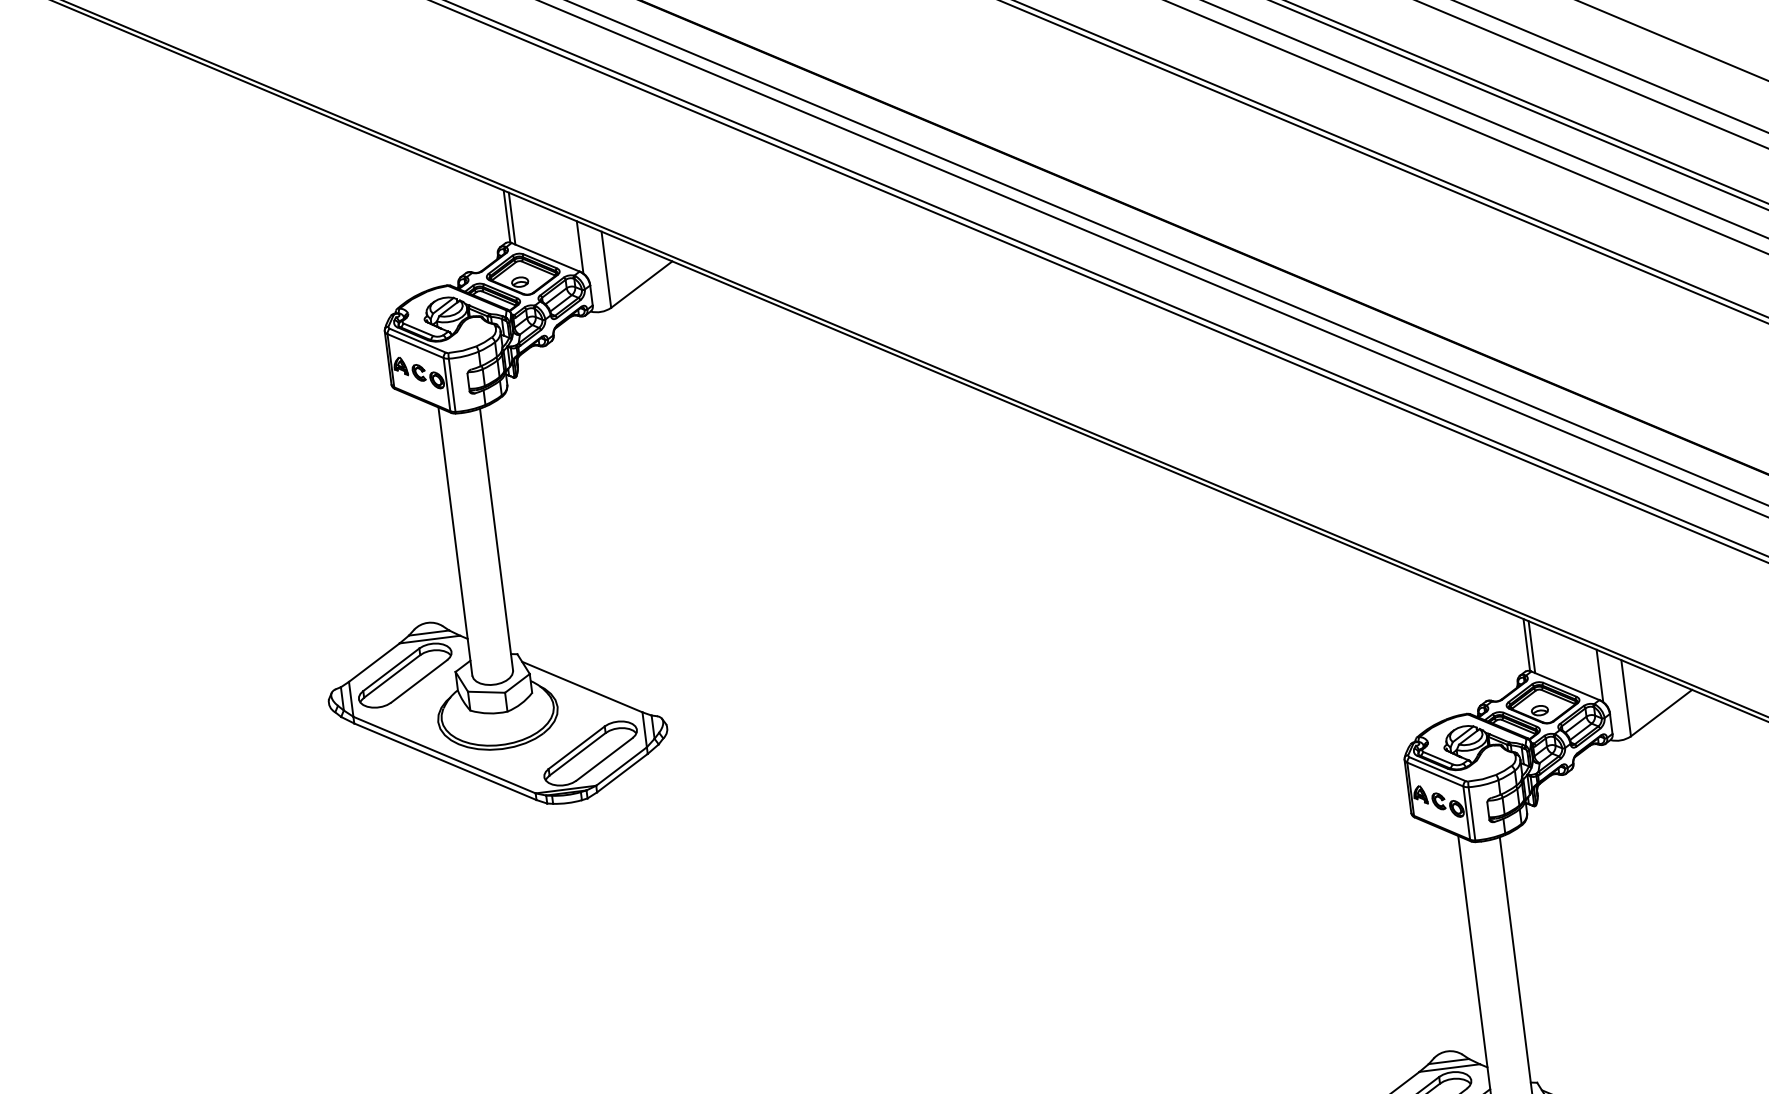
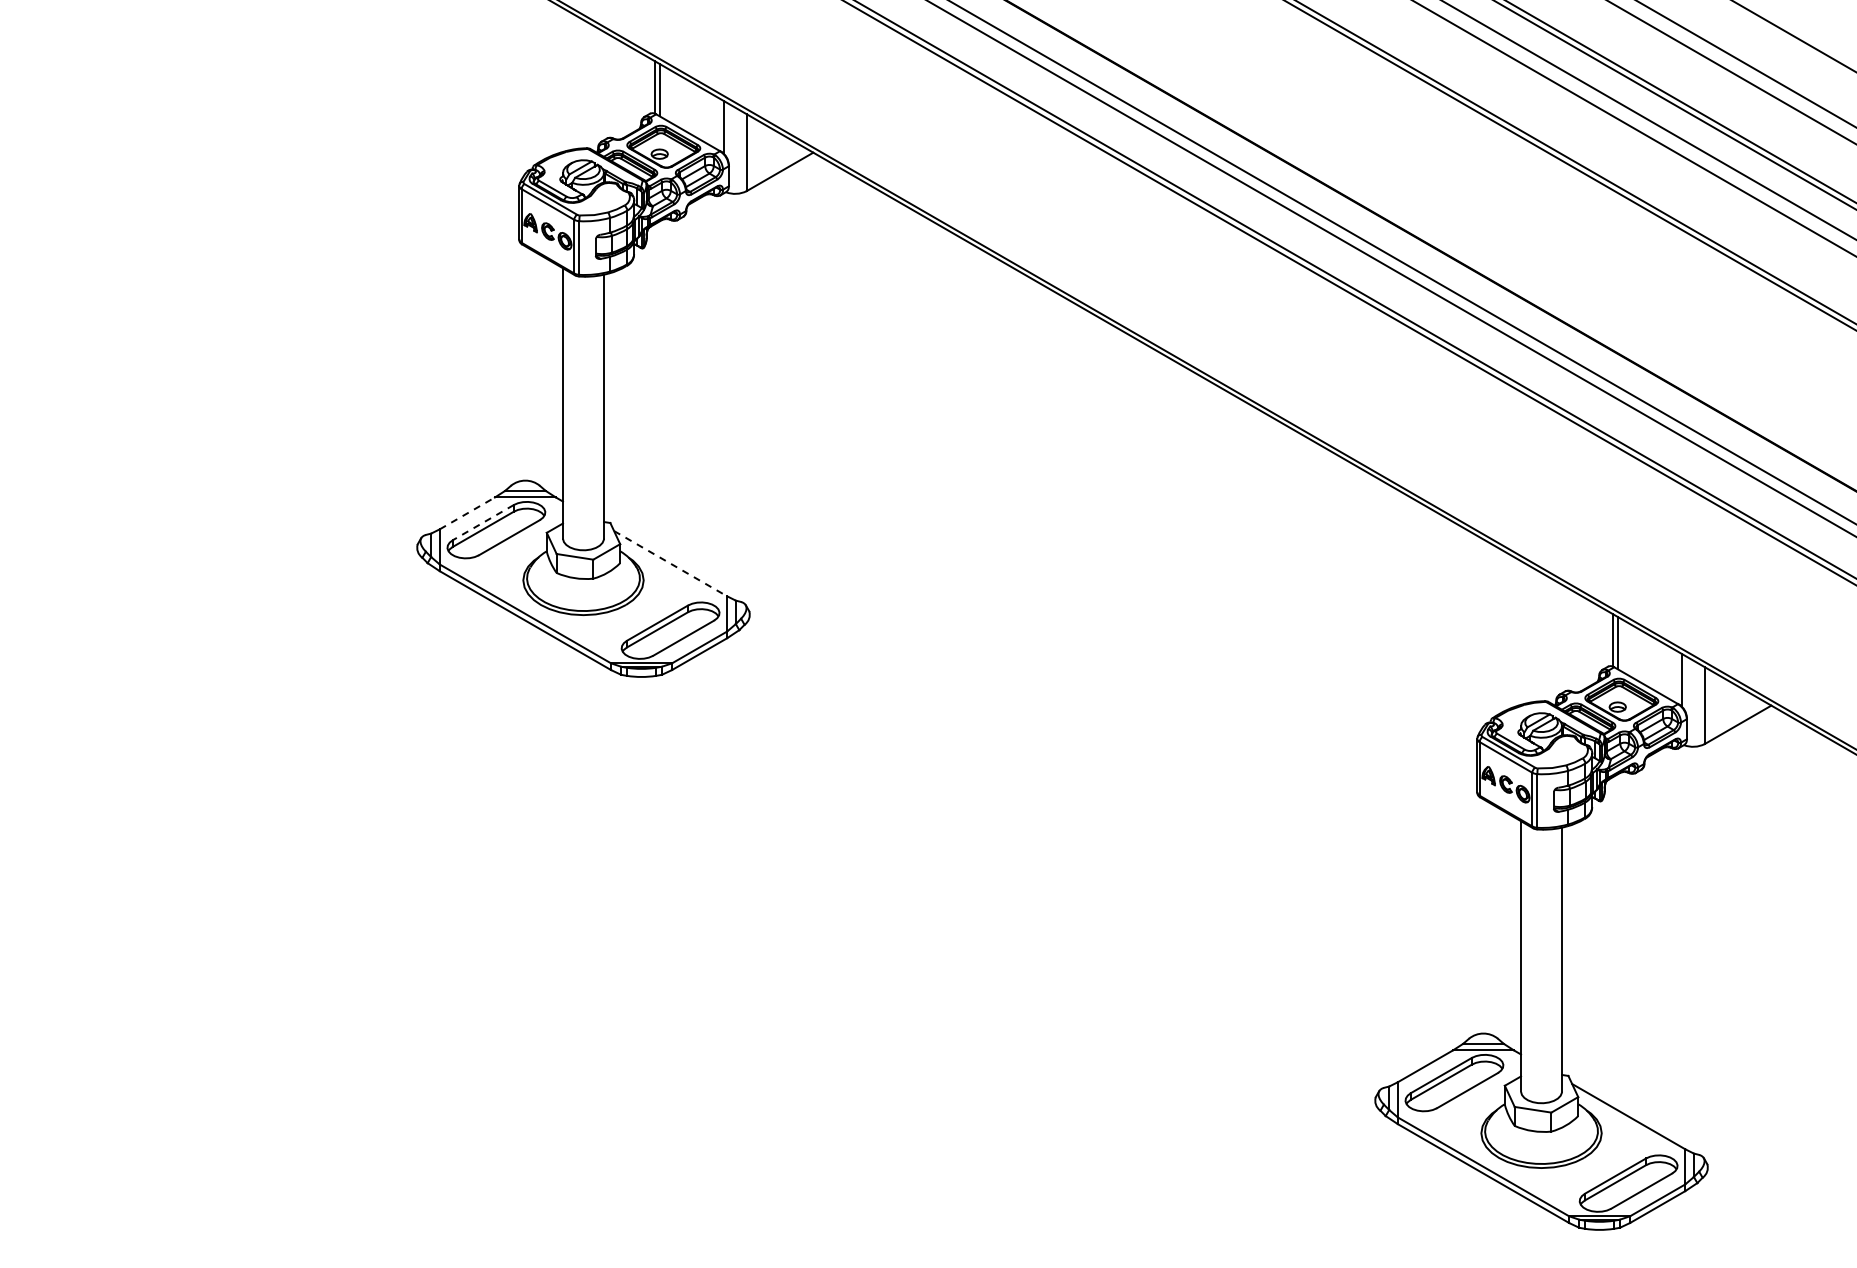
line: (374, 662) -> (467, 513), solid -> dashed
line: (390, 669) -> (482, 522), solid -> dashed
line: (583, 686) -> (671, 563), solid -> dashed

